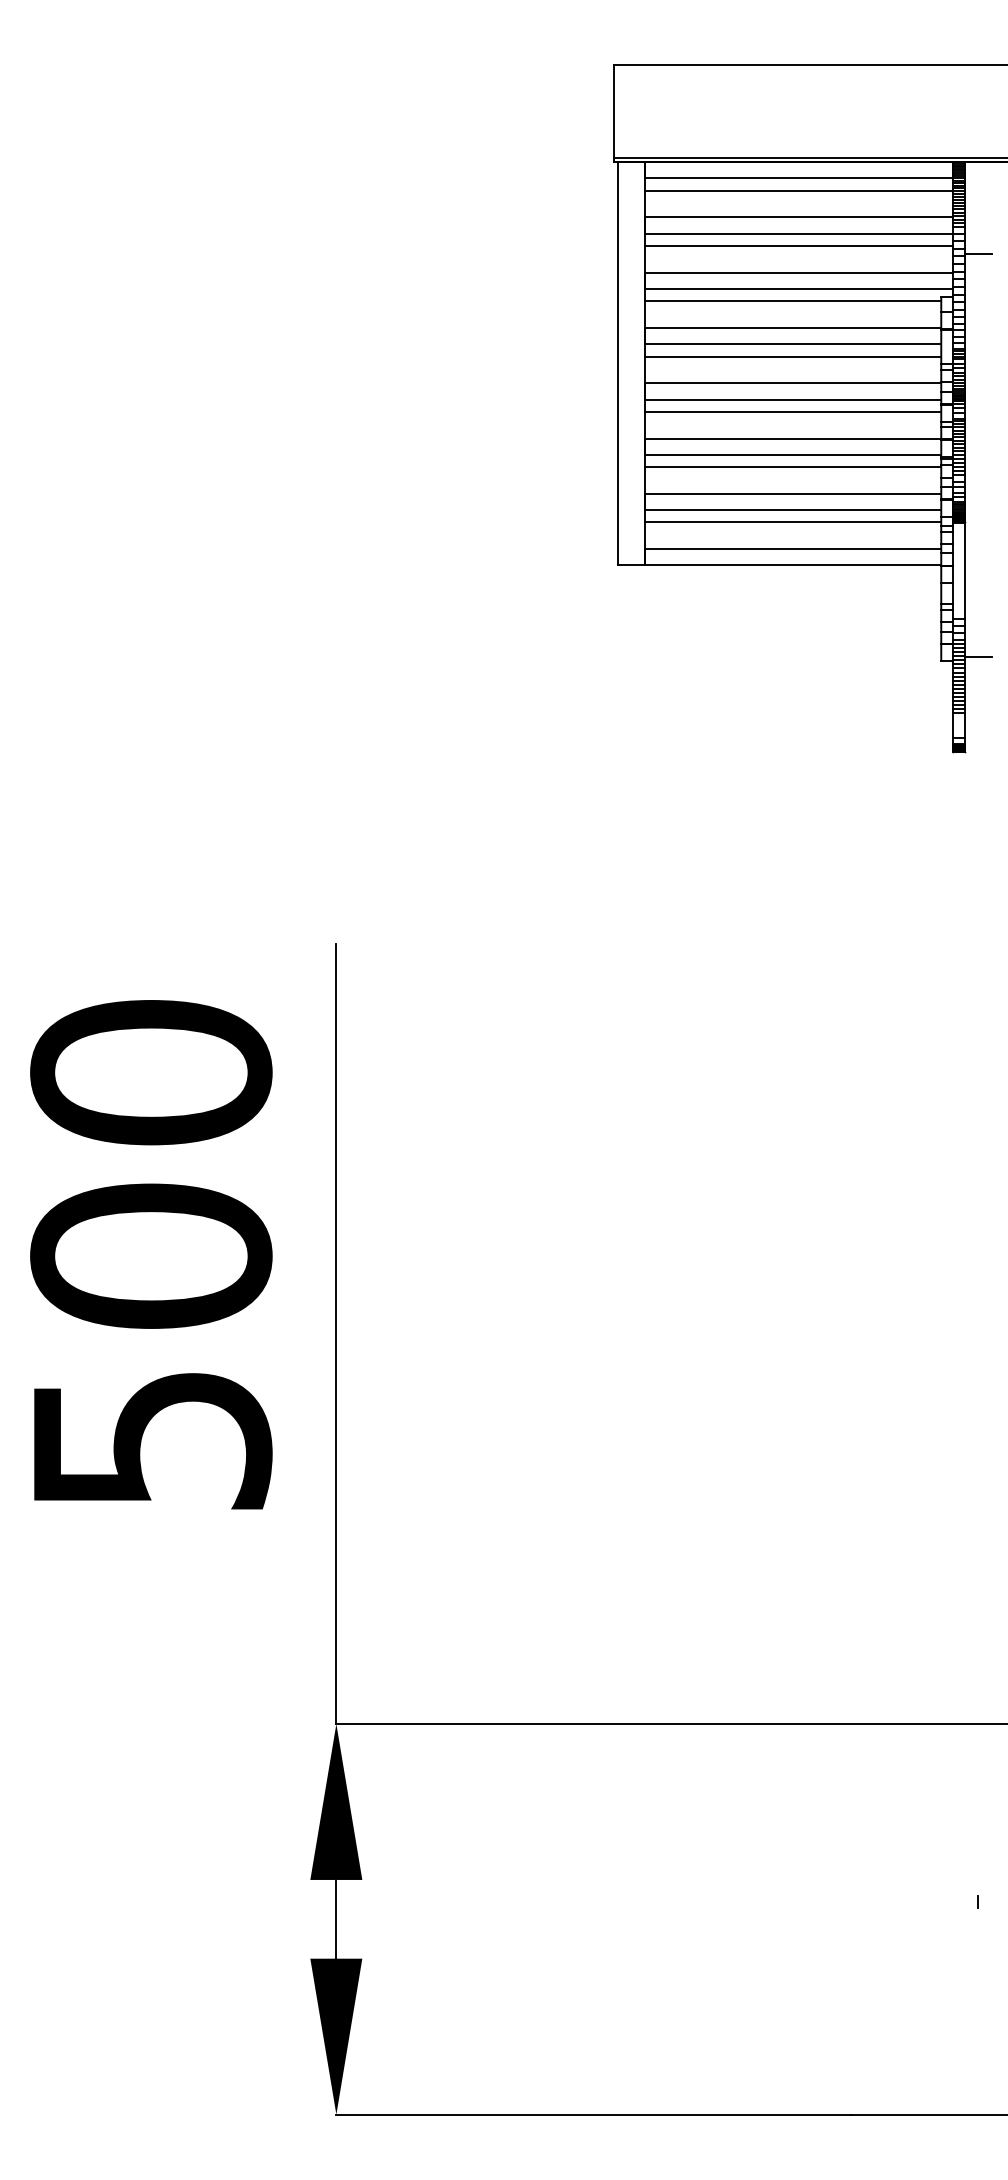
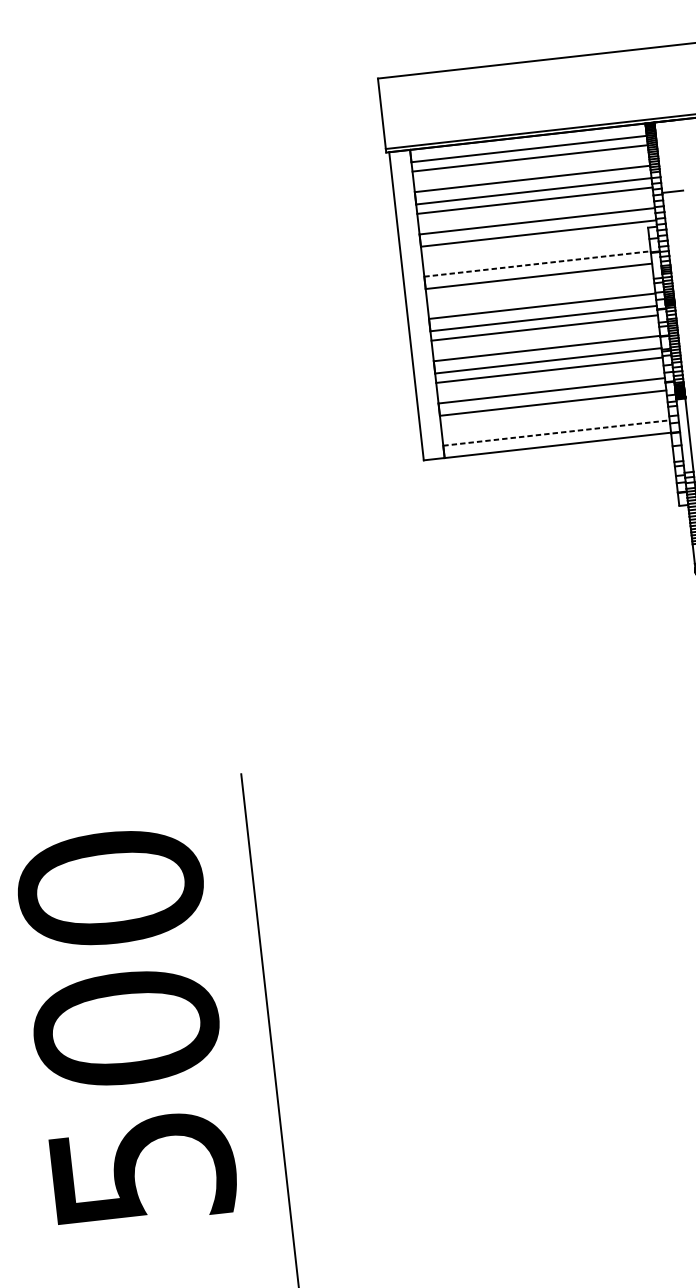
line: (793, 301) -> (535, 243), removed
line: (793, 328) -> (537, 264), solid -> dashed
line: (793, 356) -> (540, 285), removed
line: (793, 522) -> (554, 412), removed
line: (793, 549) -> (556, 433), solid -> dashed

